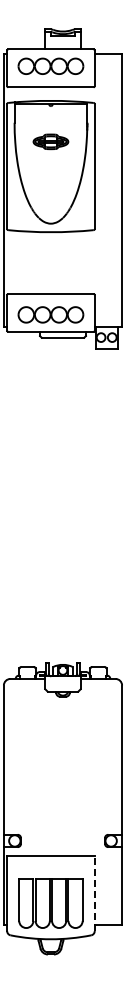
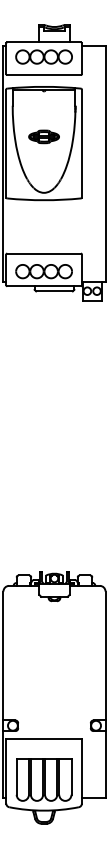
part: (50, 141) -> (43, 136), moved
line: (94, 893) -> (81, 771), dashed -> solid

